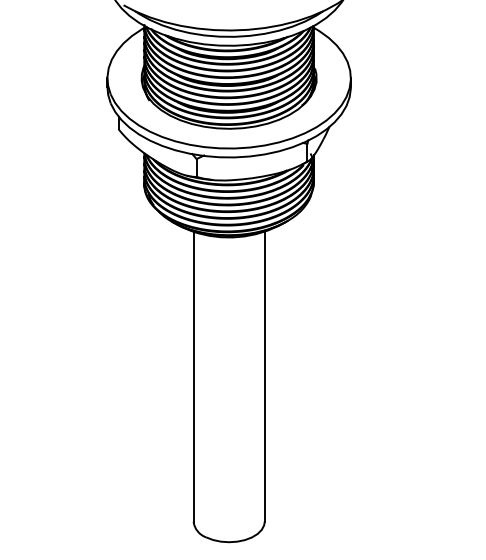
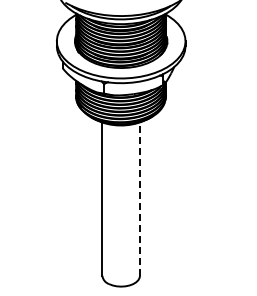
line: (263, 377) -> (139, 199), solid -> dashed

